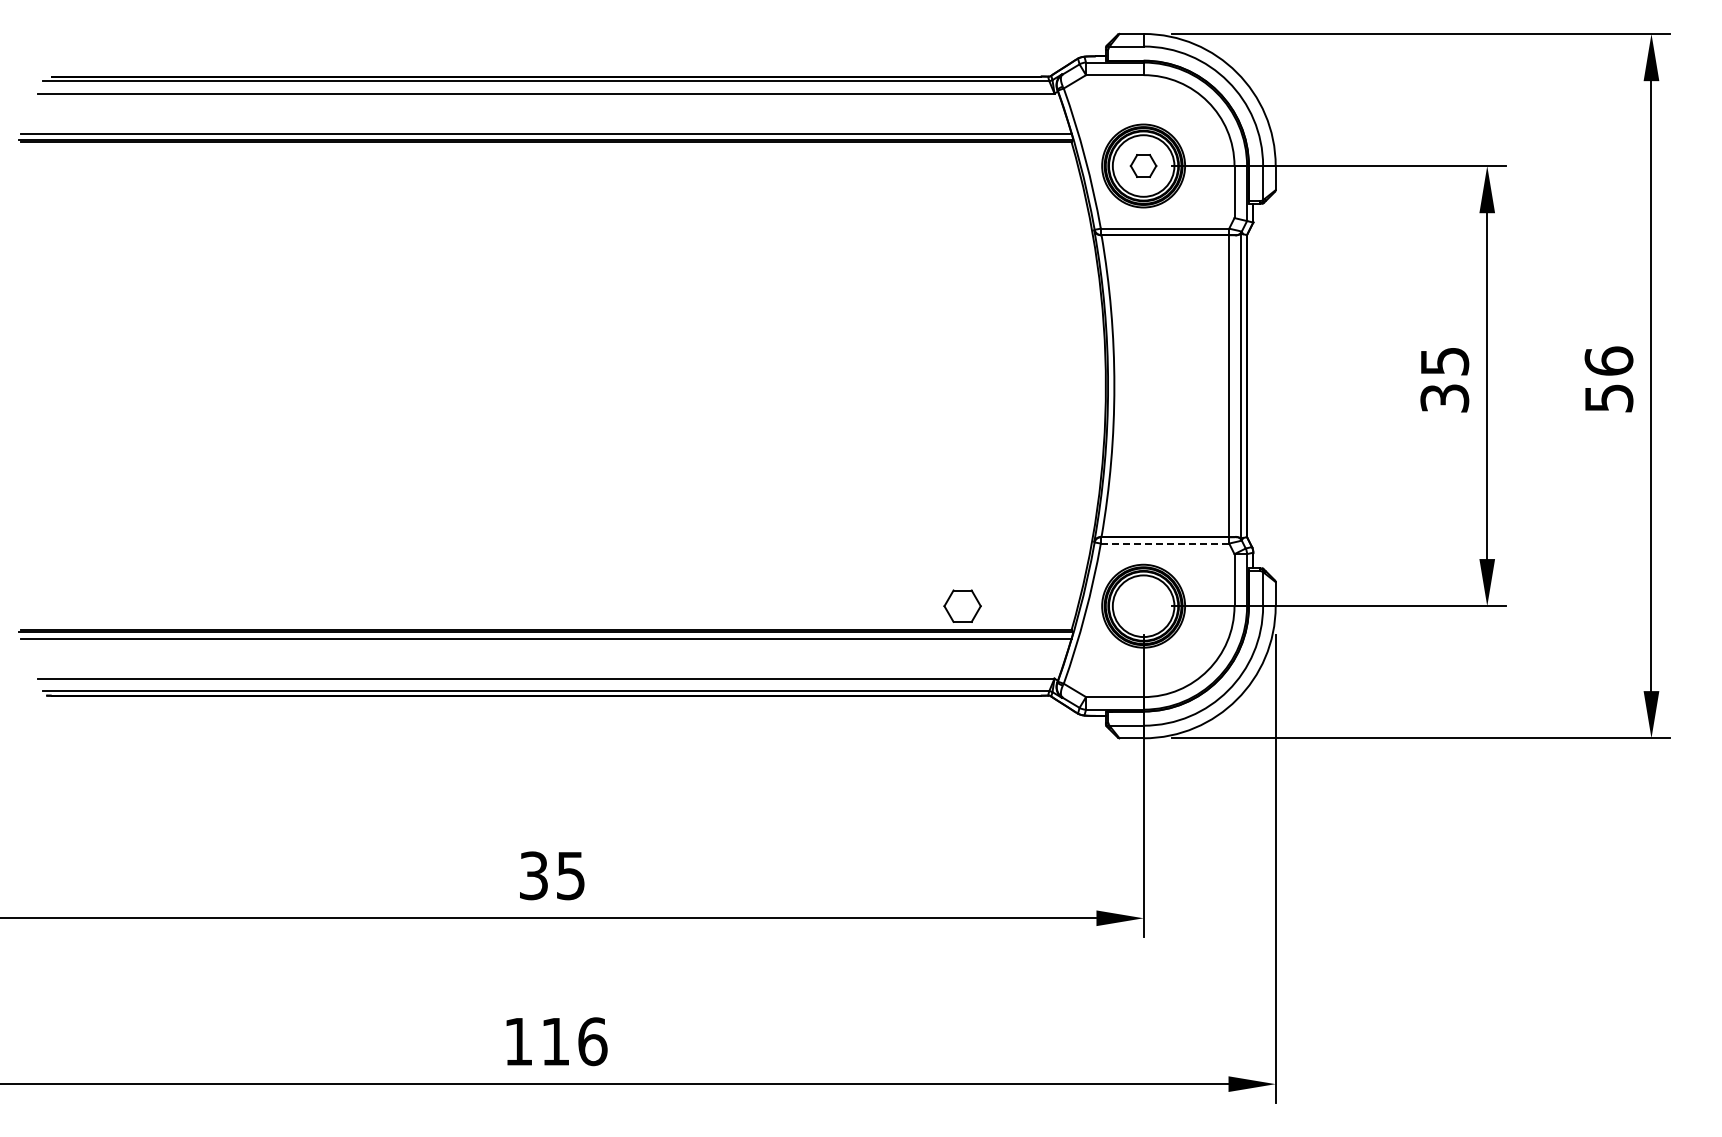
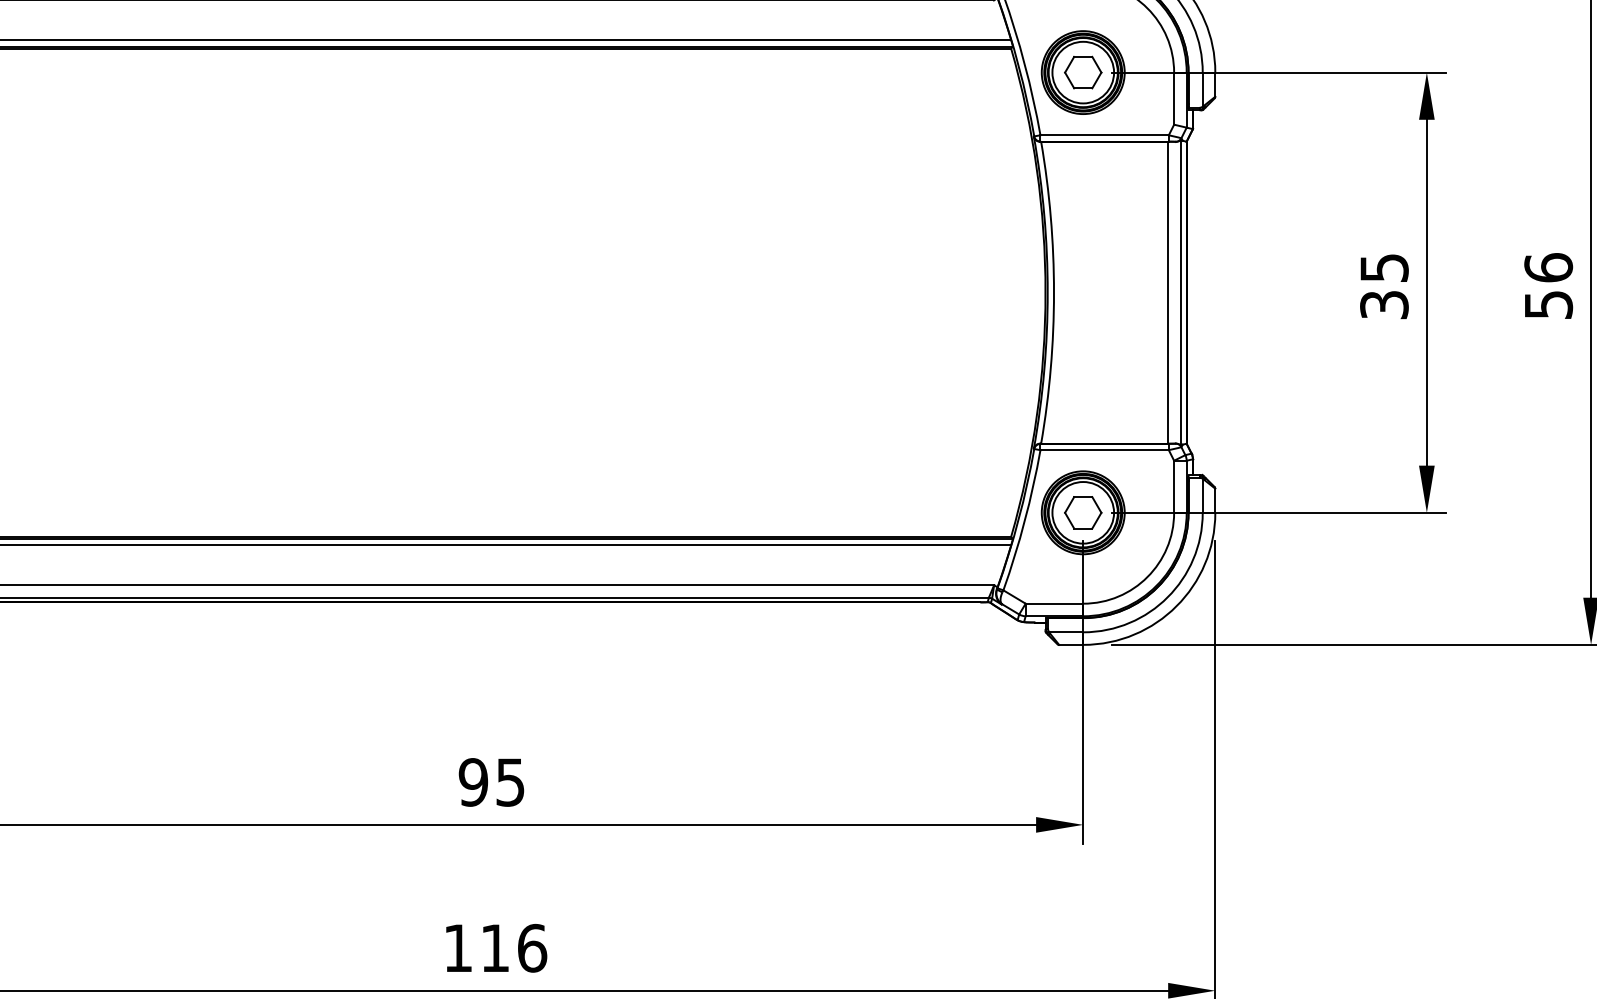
part: (1143, 165) -> (1083, 72), size x1.43
line: (1165, 543) -> (1105, 450), dashed -> solid
part: (962, 605) -> (1083, 512), moved
text: (533, 875) -> (473, 782), 35 -> 95

